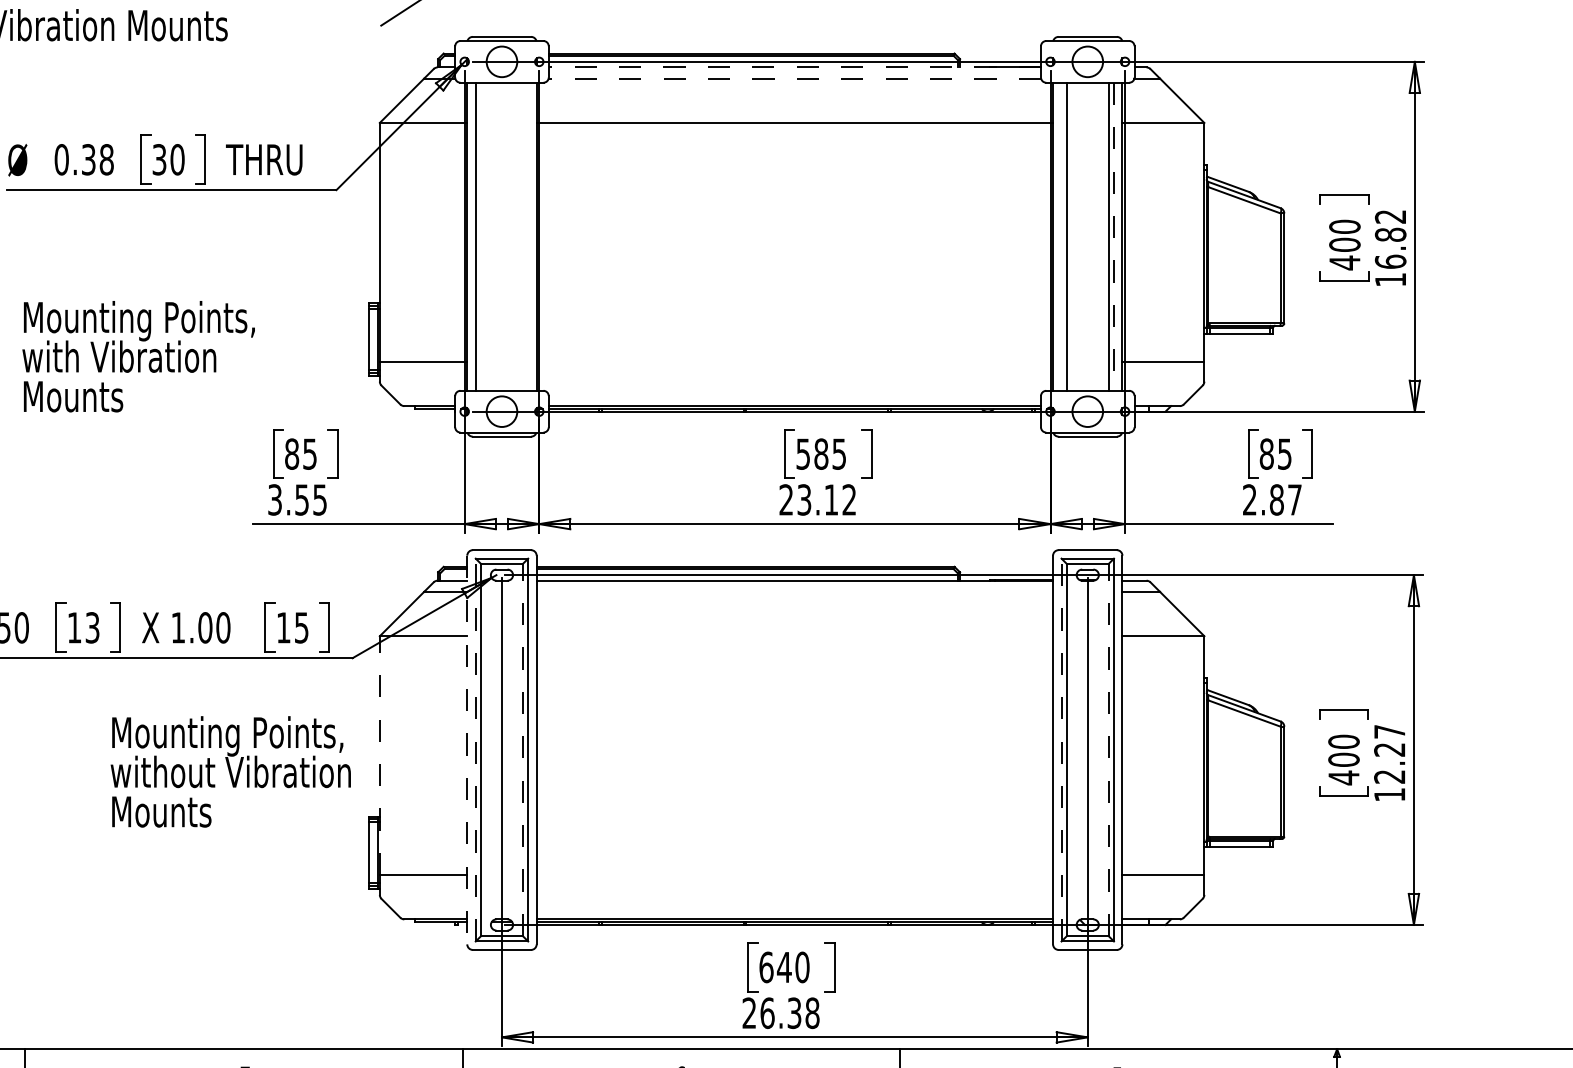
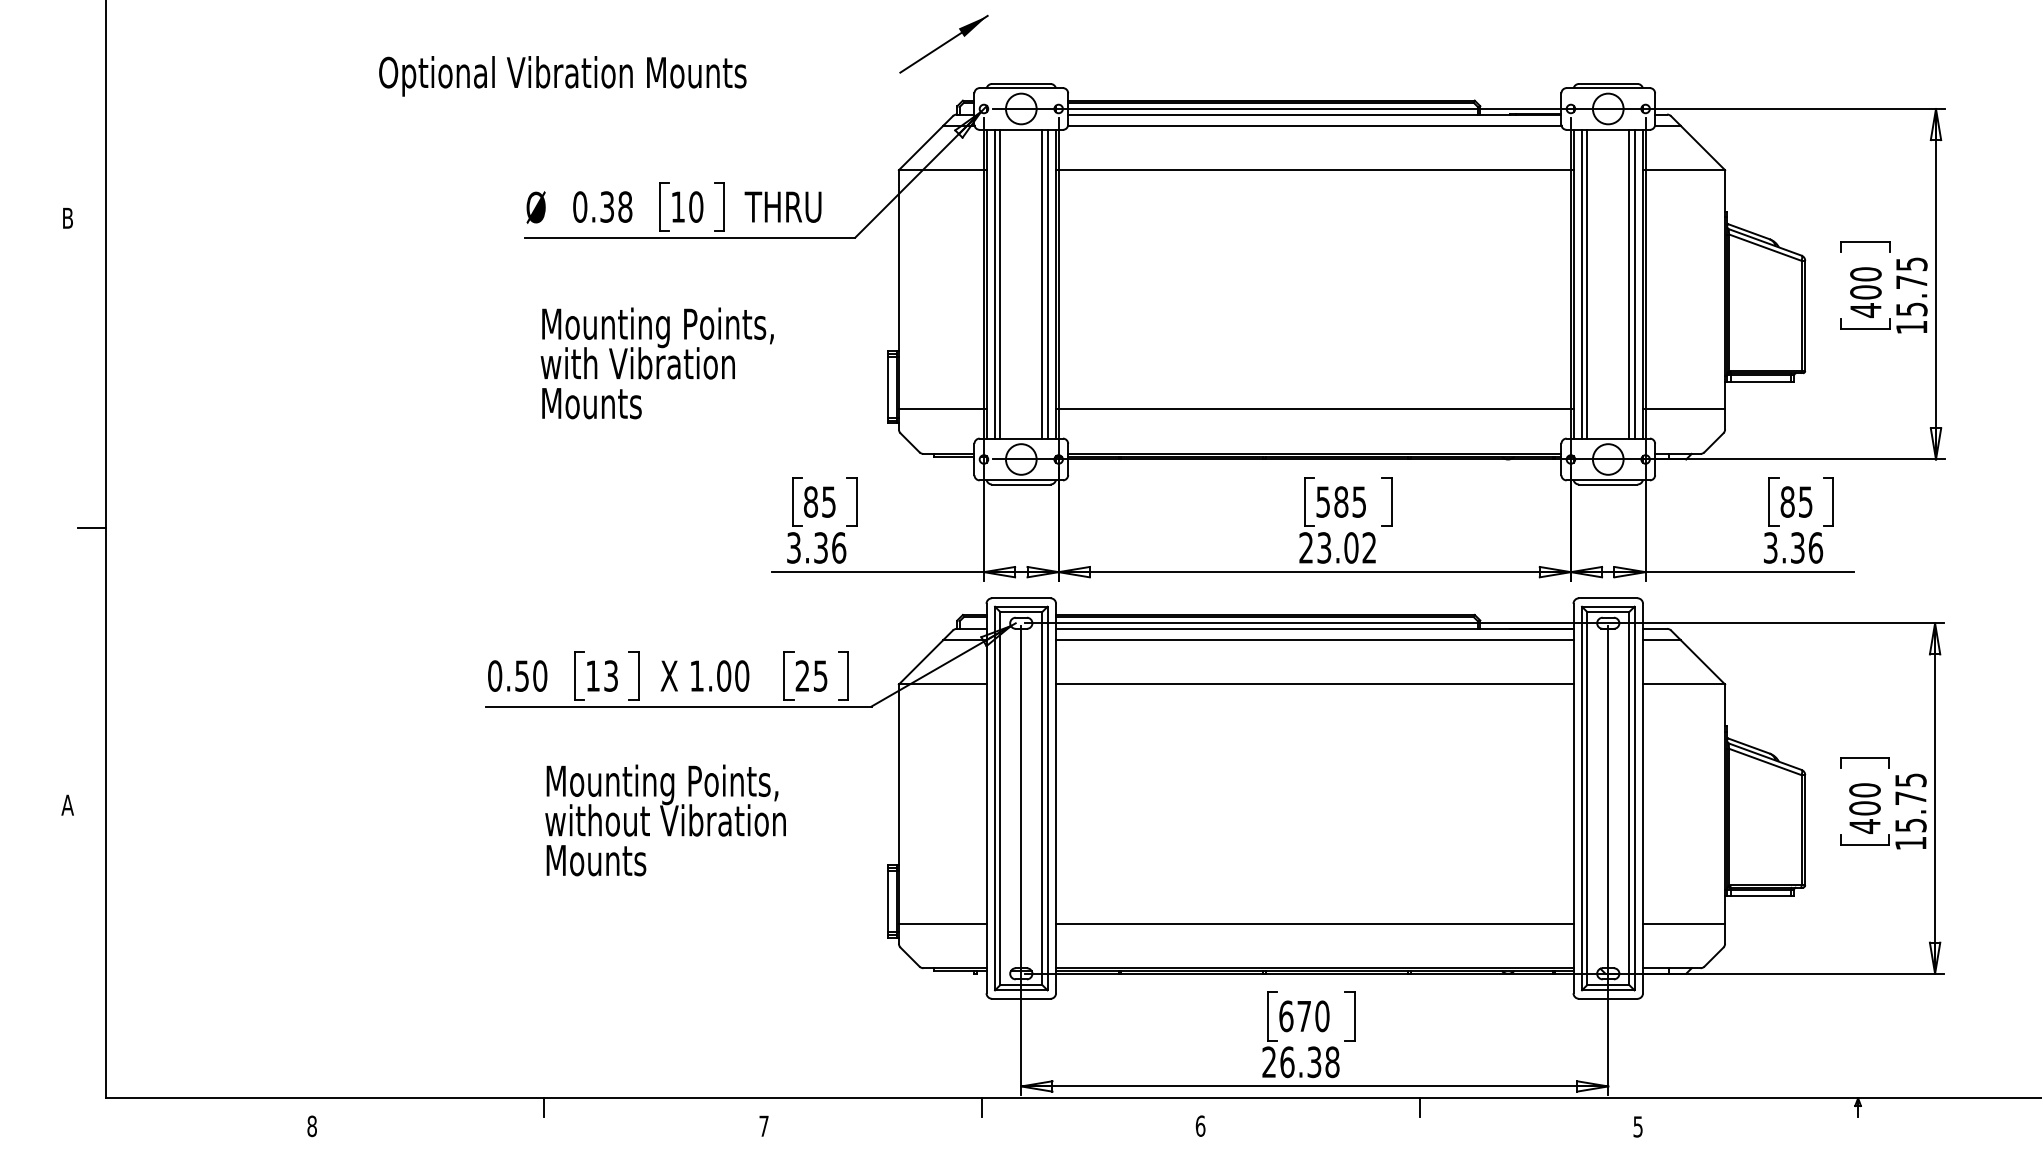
line: (794, 67) -> (1314, 114), dashed -> solid
line: (794, 78) -> (1314, 125), dashed -> solid
text: (158, 159) -> (677, 206), 30 -> 10
line: (481, 236) -> (1000, 283), added
line: (523, 236) -> (1042, 283), added
line: (528, 236) -> (1047, 283), added
line: (1062, 236) -> (1582, 283), added
line: (1113, 237) -> (1634, 284), dashed -> solid
text: (1390, 239) -> (1911, 286), 16.82 -> 15.75
text: (137, 356) -> (656, 363), moved
line: (794, 361) -> (1314, 409), added
text: (311, 499) -> (830, 547), 3.55 -> 3.36
text: (831, 499) -> (1351, 547), 23.12 -> 23.02
text: (1272, 499) -> (1793, 547), 2.87 -> 3.36
line: (794, 591) -> (1314, 639), added
text: (283, 627) -> (802, 675), 15 -> 25
line: (794, 636) -> (1314, 684), added
line: (467, 750) -> (986, 798), dashed -> solid
line: (476, 750) -> (995, 798), dashed -> solid
line: (523, 750) -> (1042, 798), dashed -> solid
line: (1062, 750) -> (1582, 798), dashed -> solid
line: (1108, 750) -> (1629, 798), dashed -> solid
text: (1389, 753) -> (1910, 802), 12.27 -> 15.75
line: (379, 755) -> (898, 804), dashed -> solid
text: (230, 771) -> (665, 820), moved
line: (794, 874) -> (1314, 923), added
text: (783, 967) -> (1303, 1016), 640 -> 670

